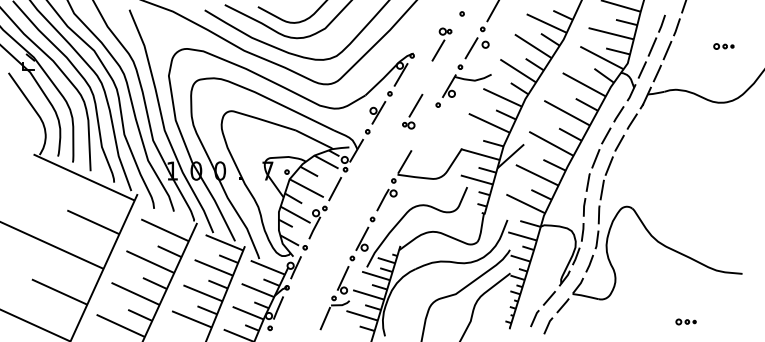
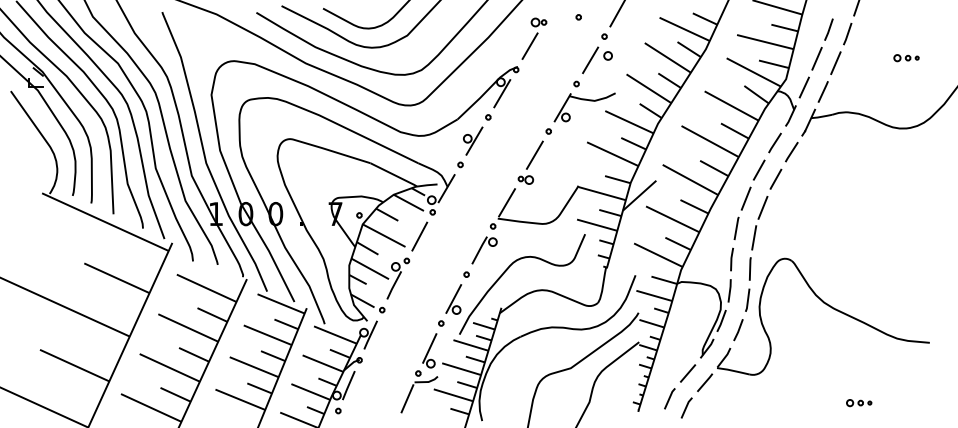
part: (441, 44) -> (534, 38), moved
part: (412, 111) -> (530, 162), moved

